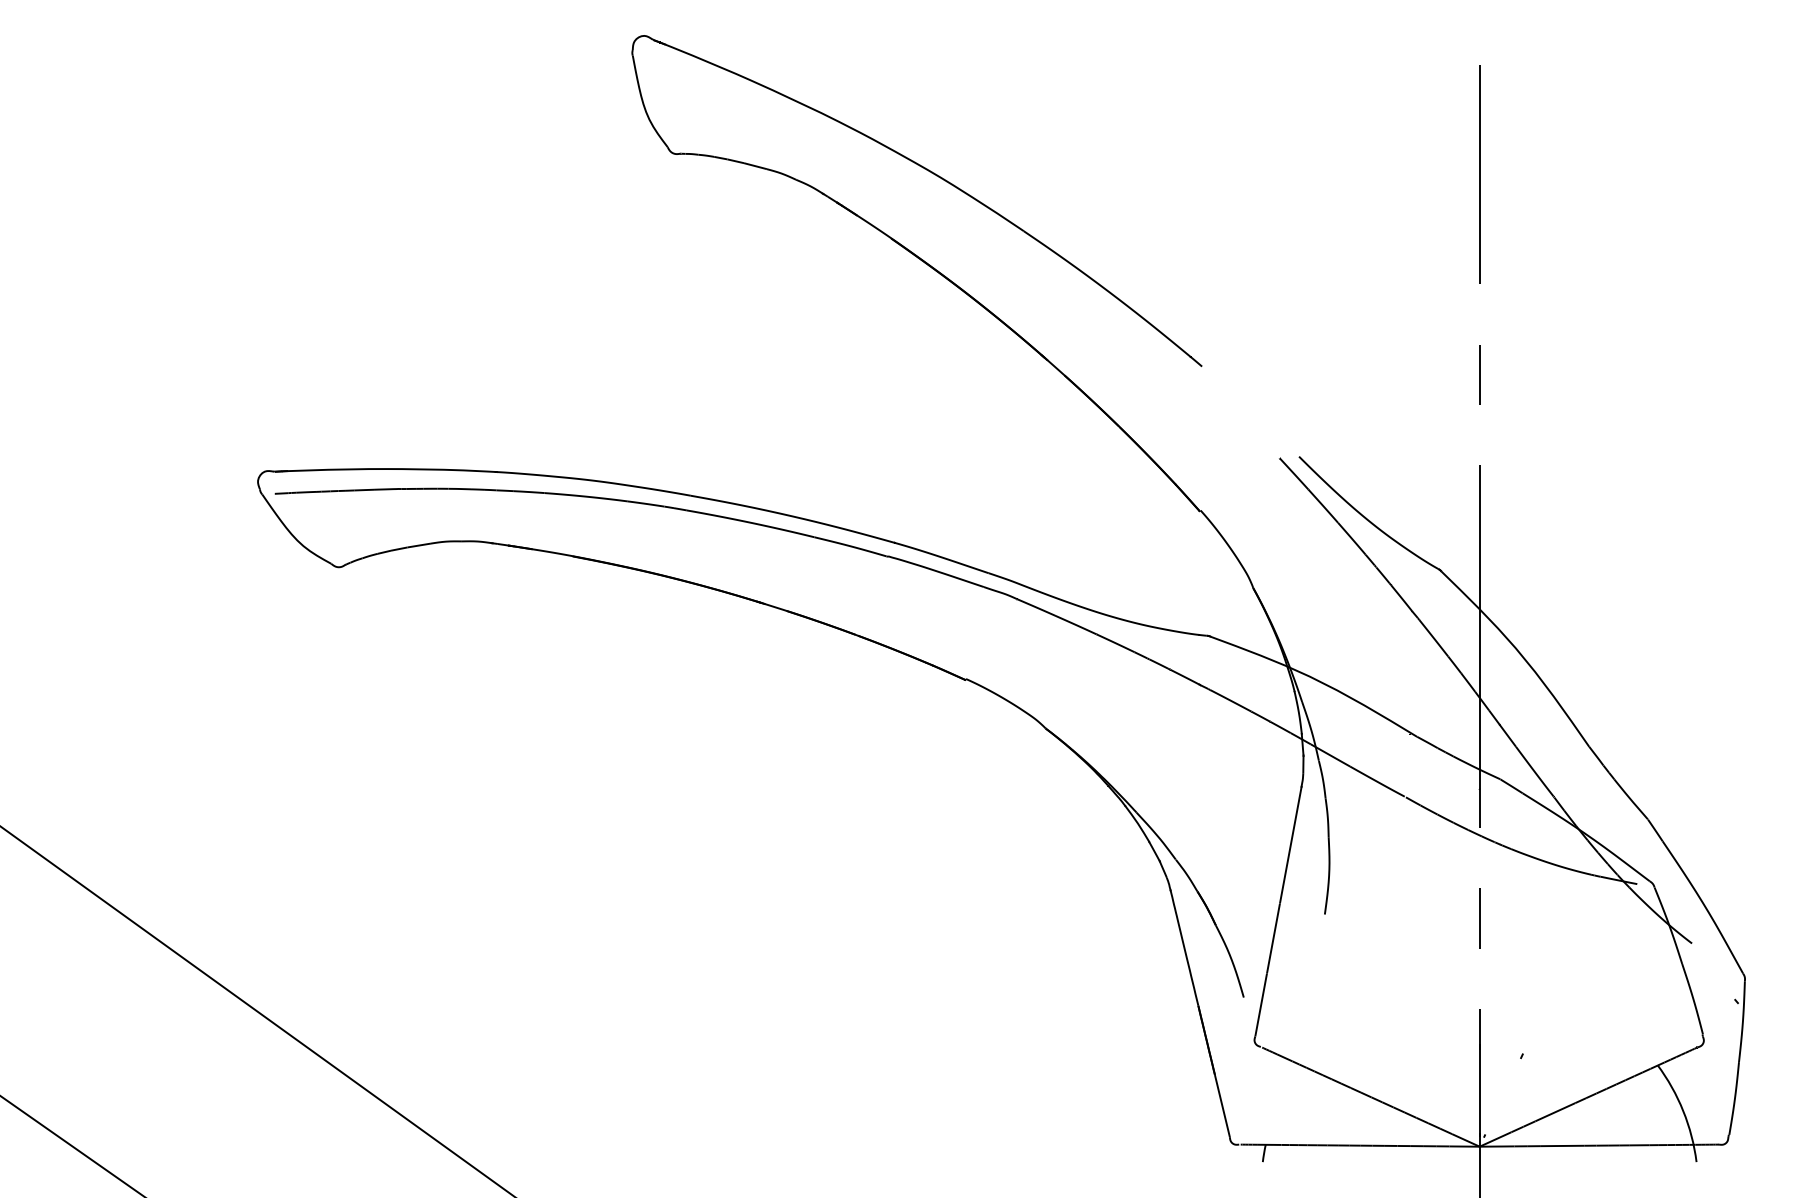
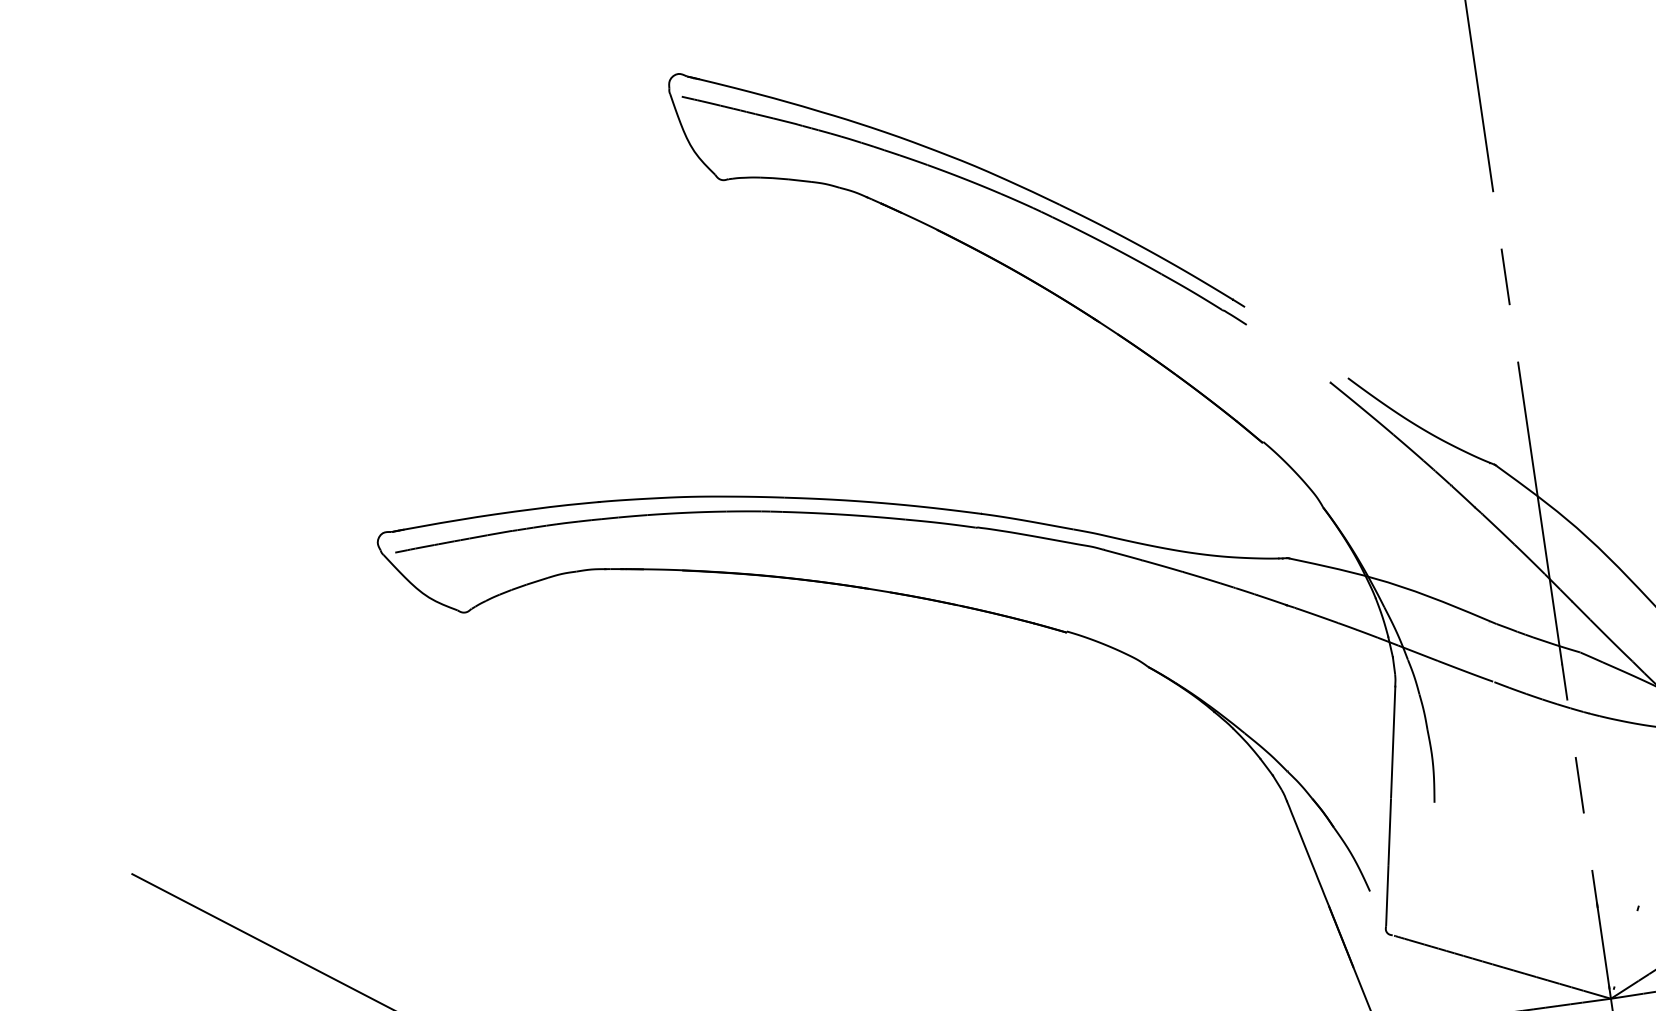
part: (937, 196) -> (974, 184), added

